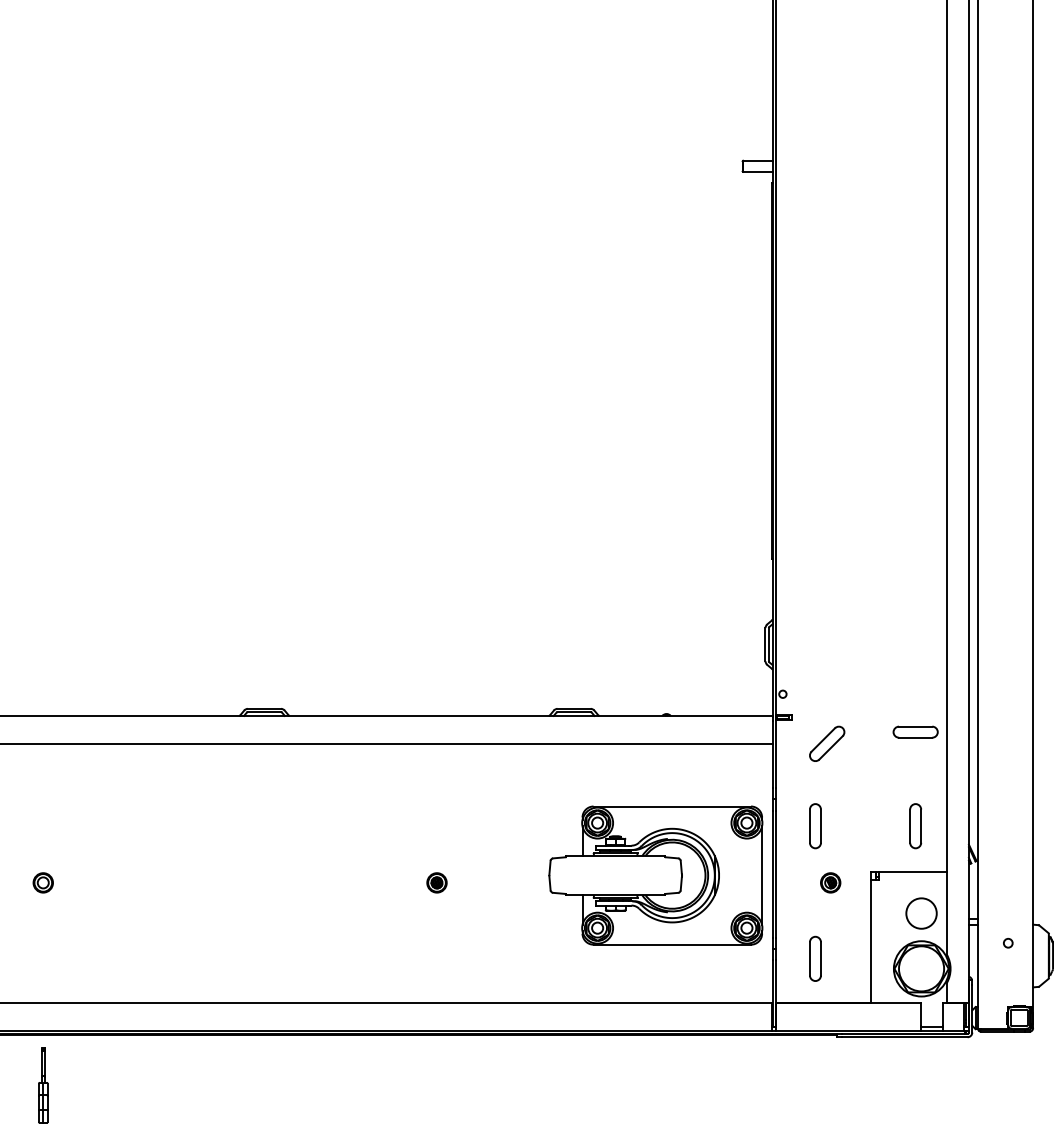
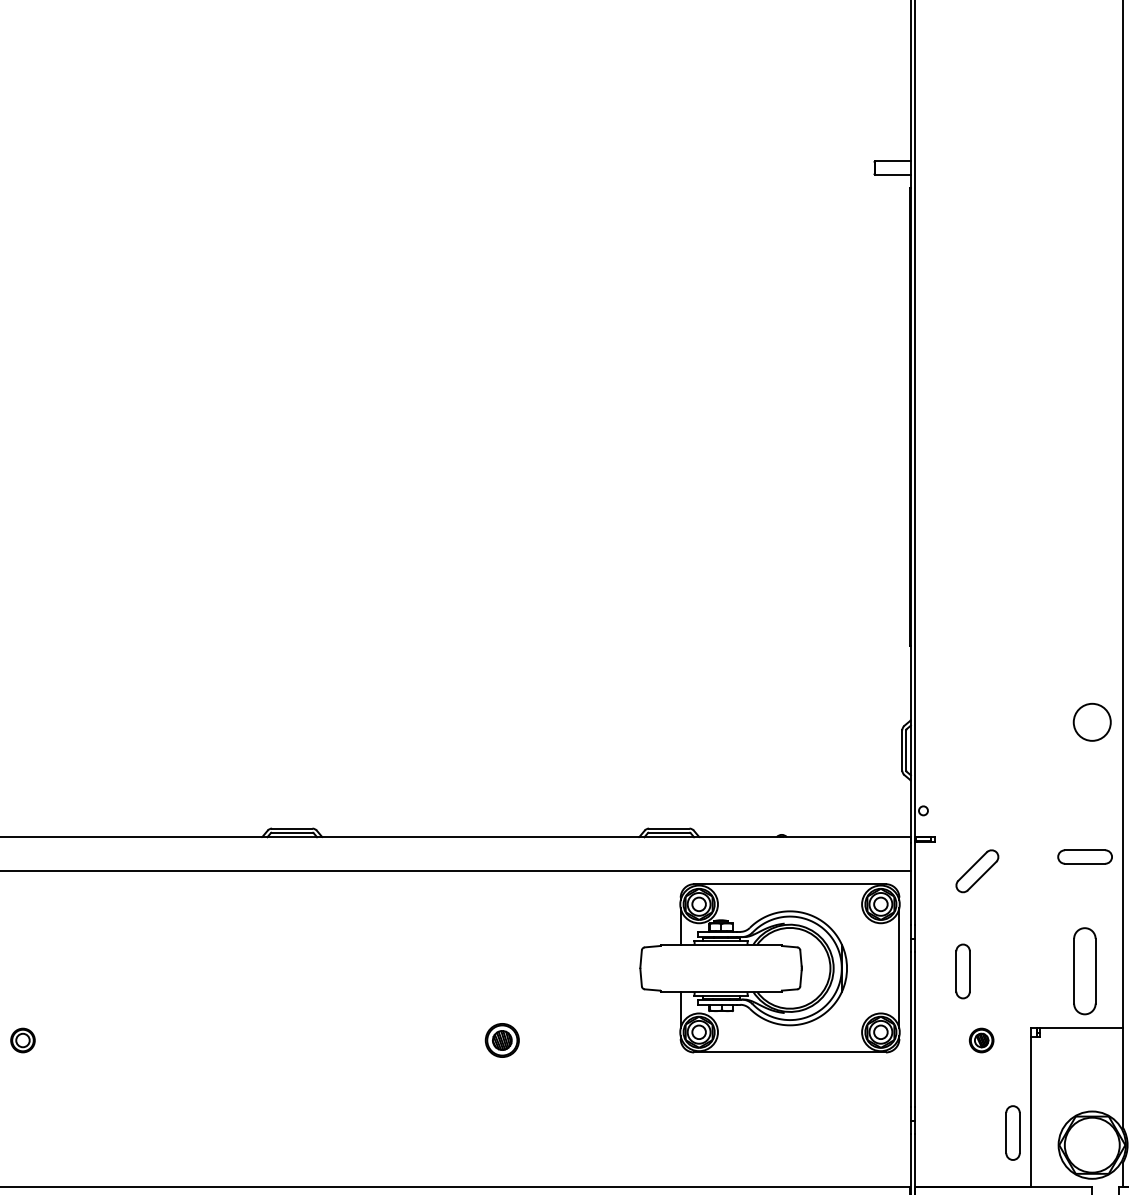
part: (915, 826) -> (1084, 971), size x1.6
part: (655, 875) -> (769, 968), moved
part: (436, 882) -> (501, 1040), size x1.4
circle: (921, 913) -> (1092, 722), moved
part: (815, 958) -> (1013, 1132), moved

